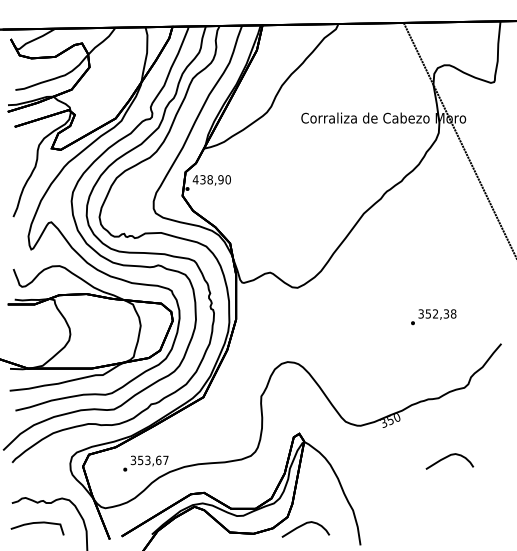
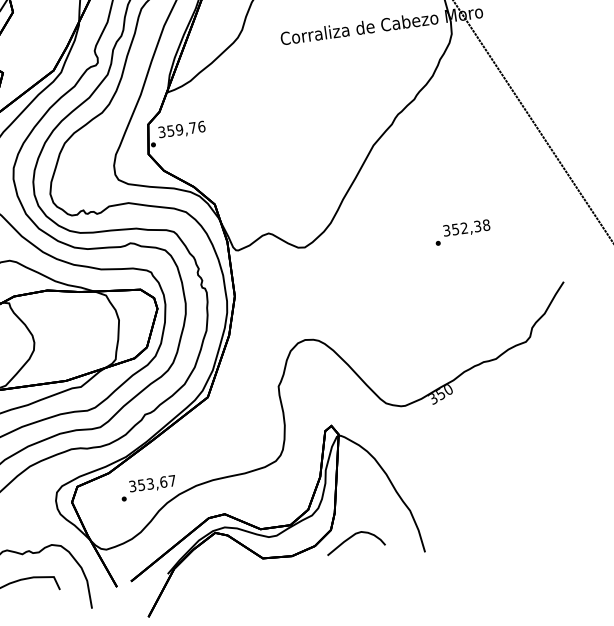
text: (211, 179) -> (181, 129), 438,90 -> 359,76
text: (433, 317) -> (462, 232), moved
curve: (448, 457) -> (518, 429), removed

